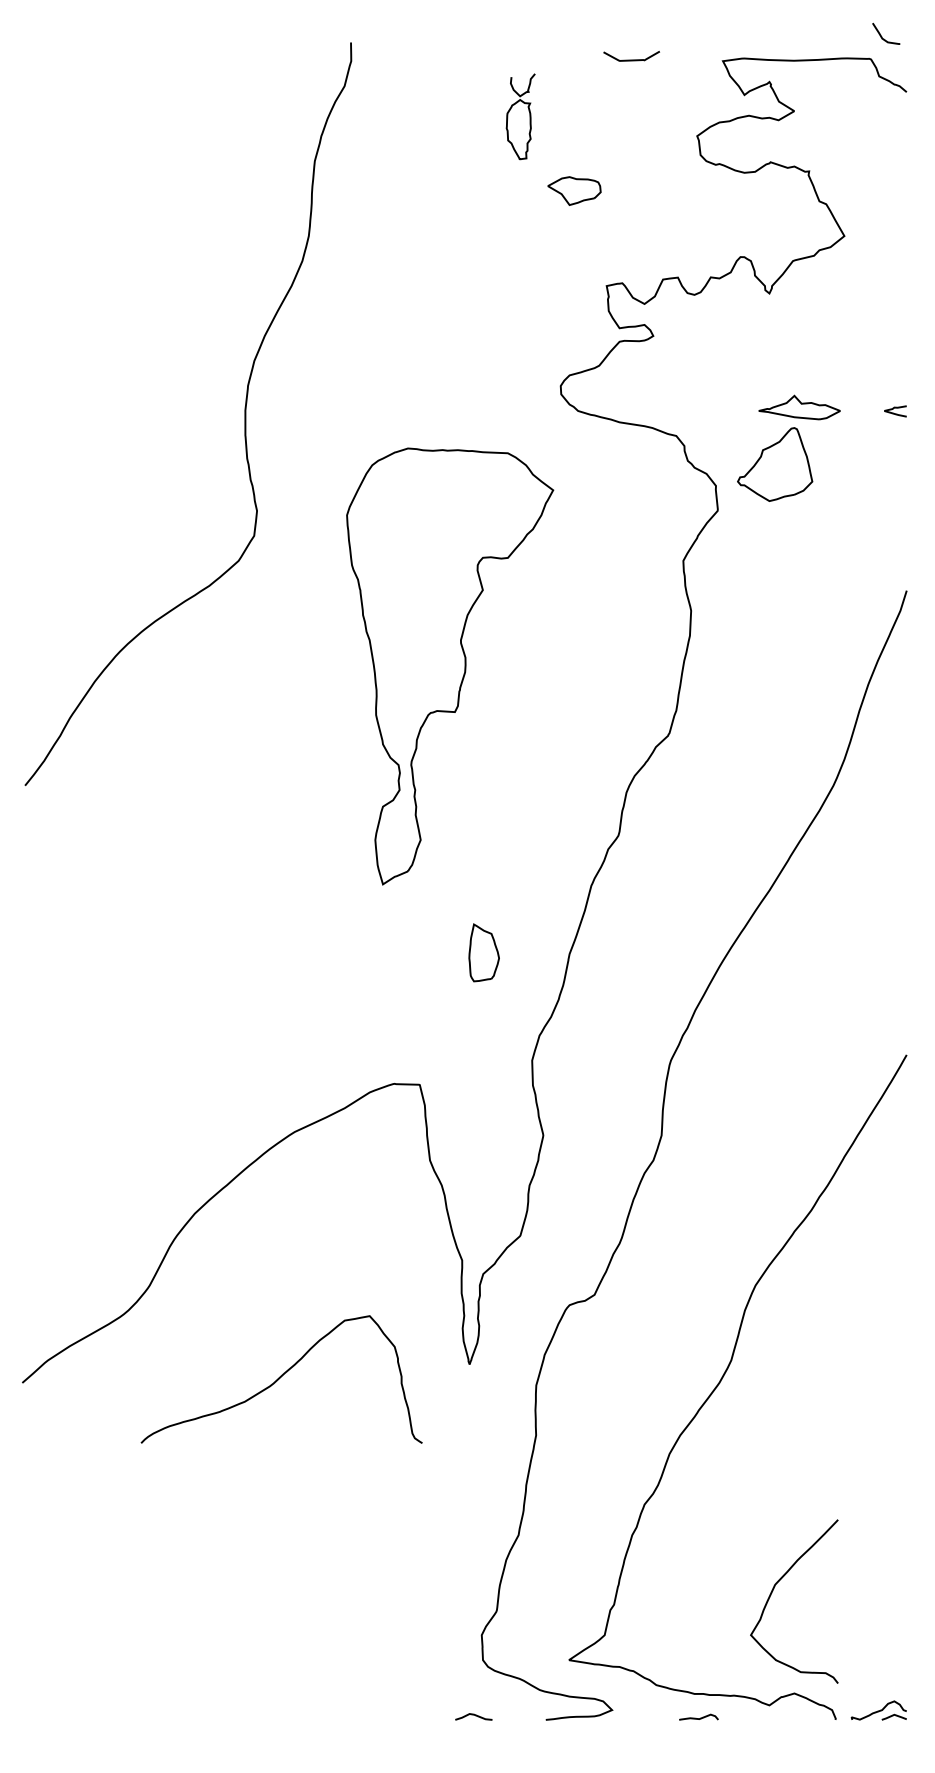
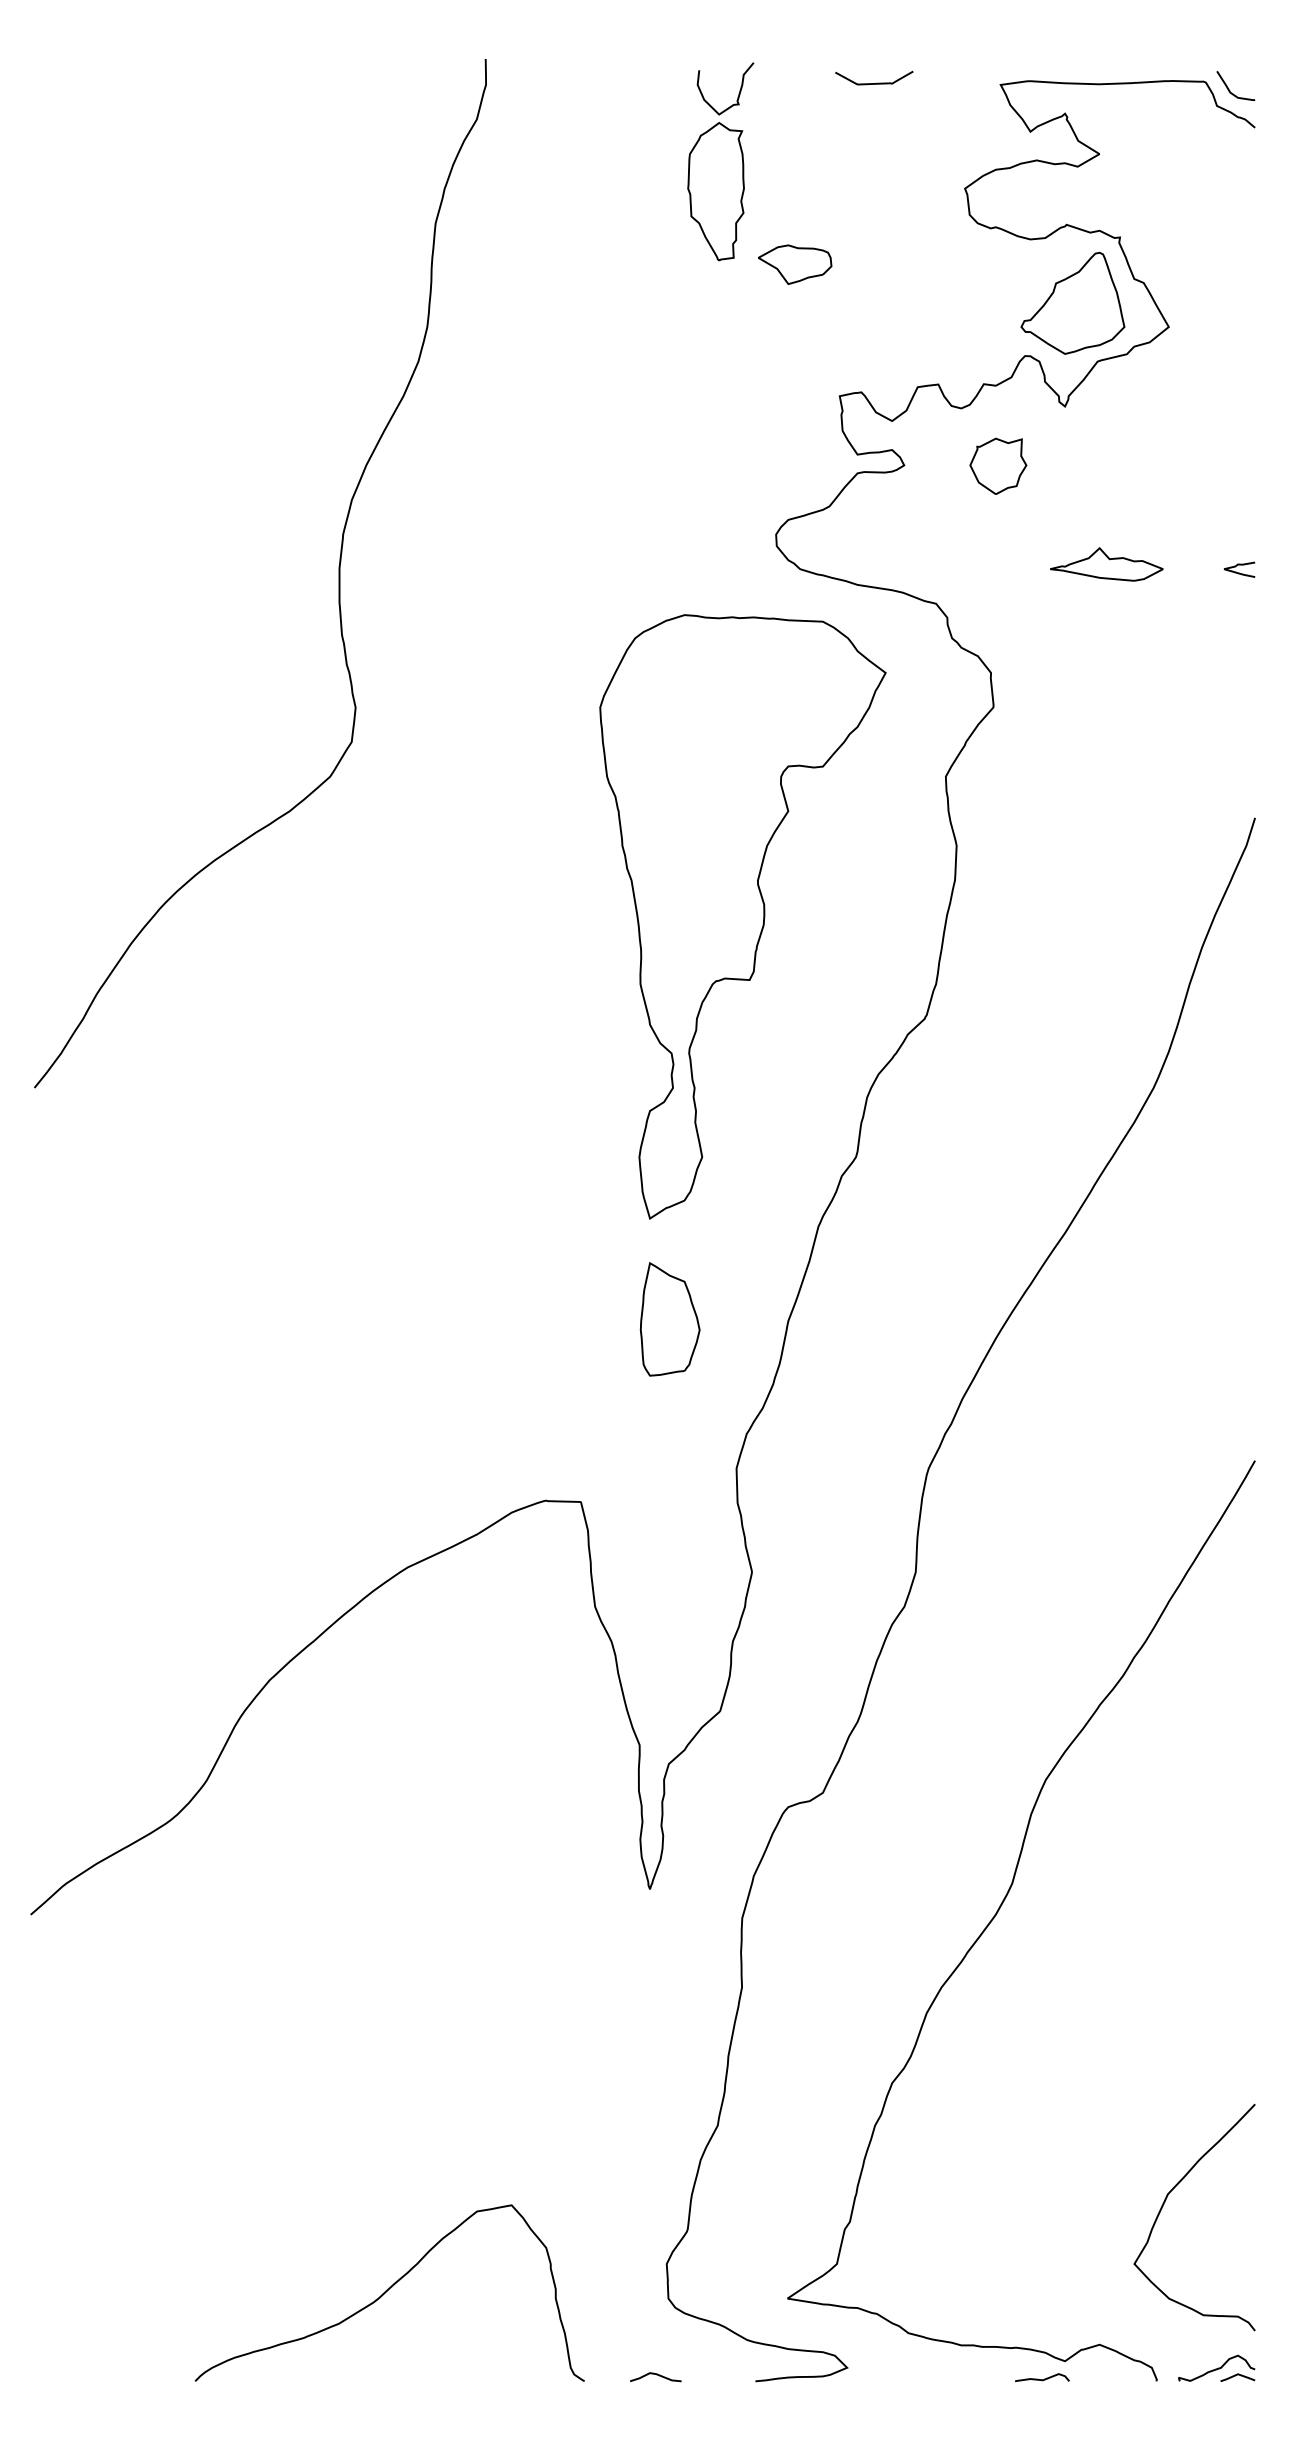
curve: (882, 37) -> (1230, 90), moved
part: (520, 116) -> (720, 161), size x1.67
part: (721, 336) -> (998, 465), added
part: (774, 463) -> (1072, 302), moved
part: (449, 666) -> (742, 916), moved
part: (483, 952) -> (669, 1319), size x1.43
curve: (280, 1377) -> (388, 2290), moved
curve: (773, 1590) -> (1165, 2202), moved
curve: (698, 1718) -> (1042, 2379), moved

